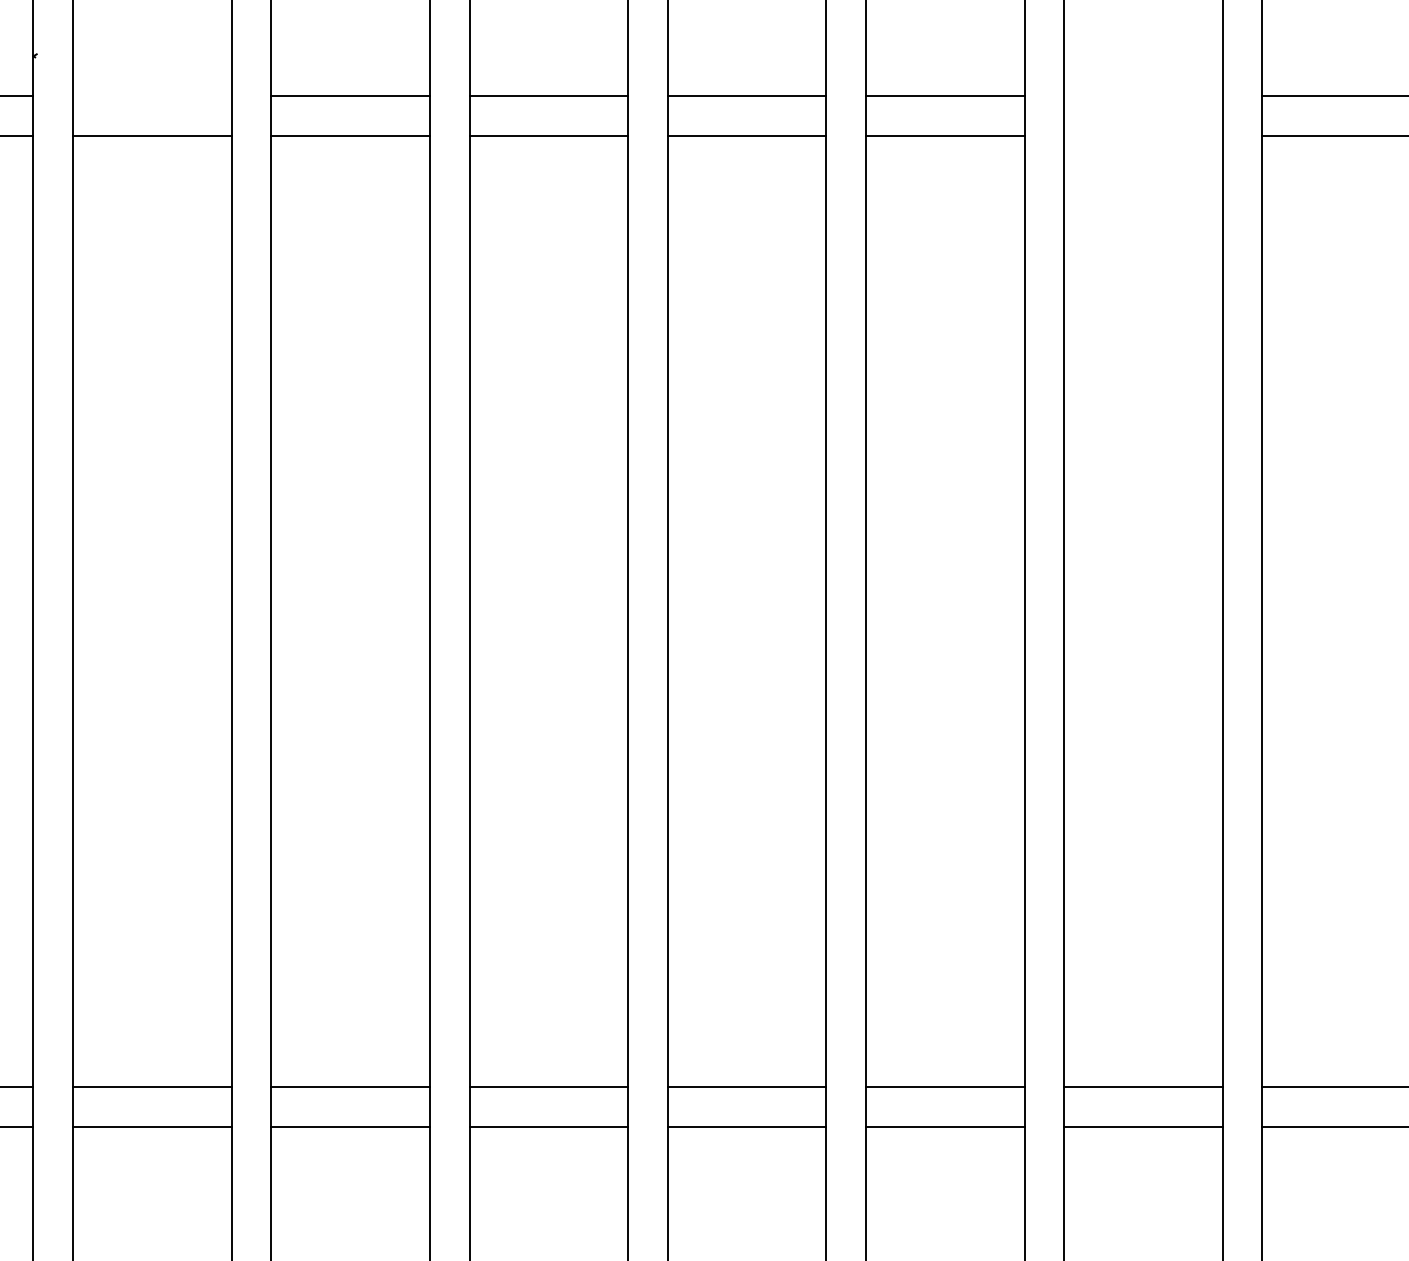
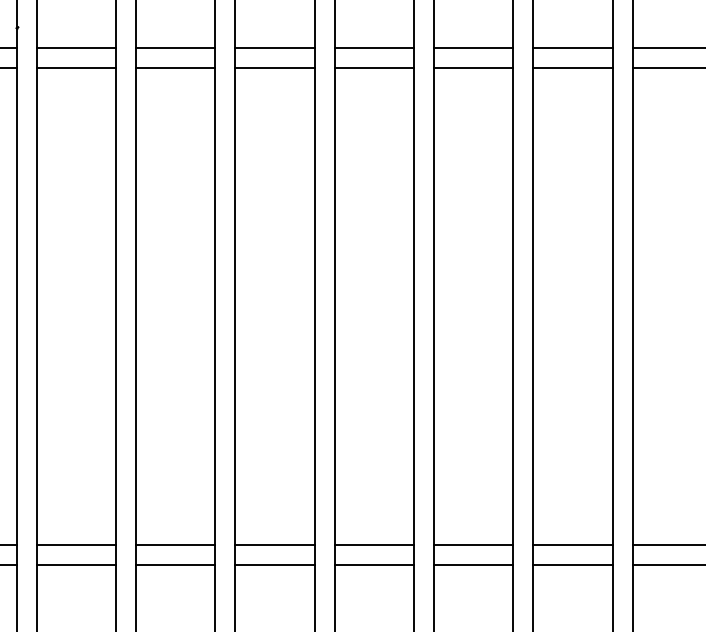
line: (152, 96) -> (76, 48), added
line: (1142, 96) -> (572, 48), added
line: (1142, 134) -> (572, 67), added

